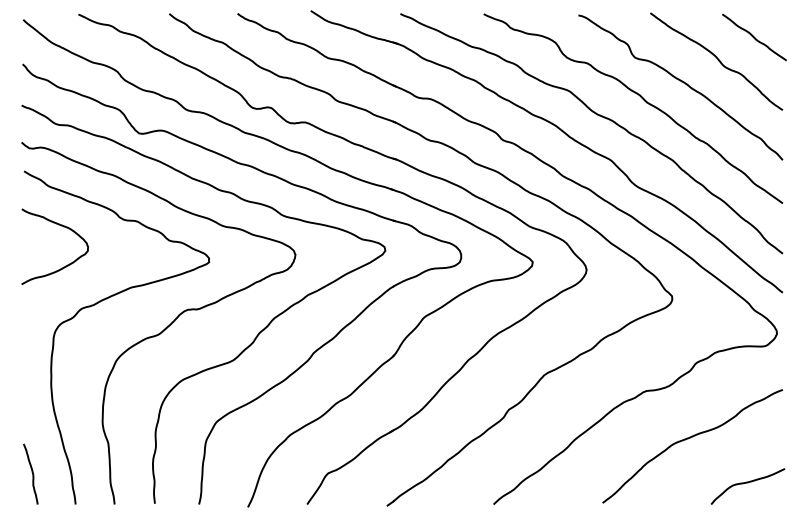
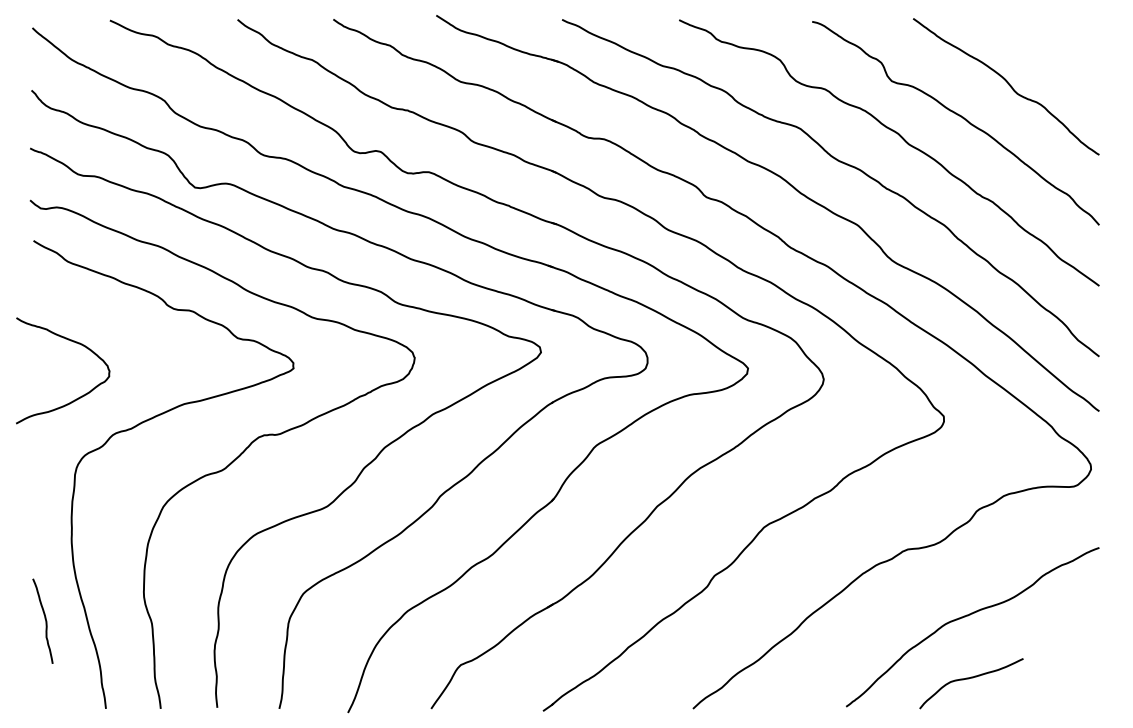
curve: (754, 37) -> (1059, 52), removed
curve: (62, 226) -> (73, 342), moved
curve: (31, 472) -> (44, 618), moved
curve: (748, 482) -> (971, 678), moved

